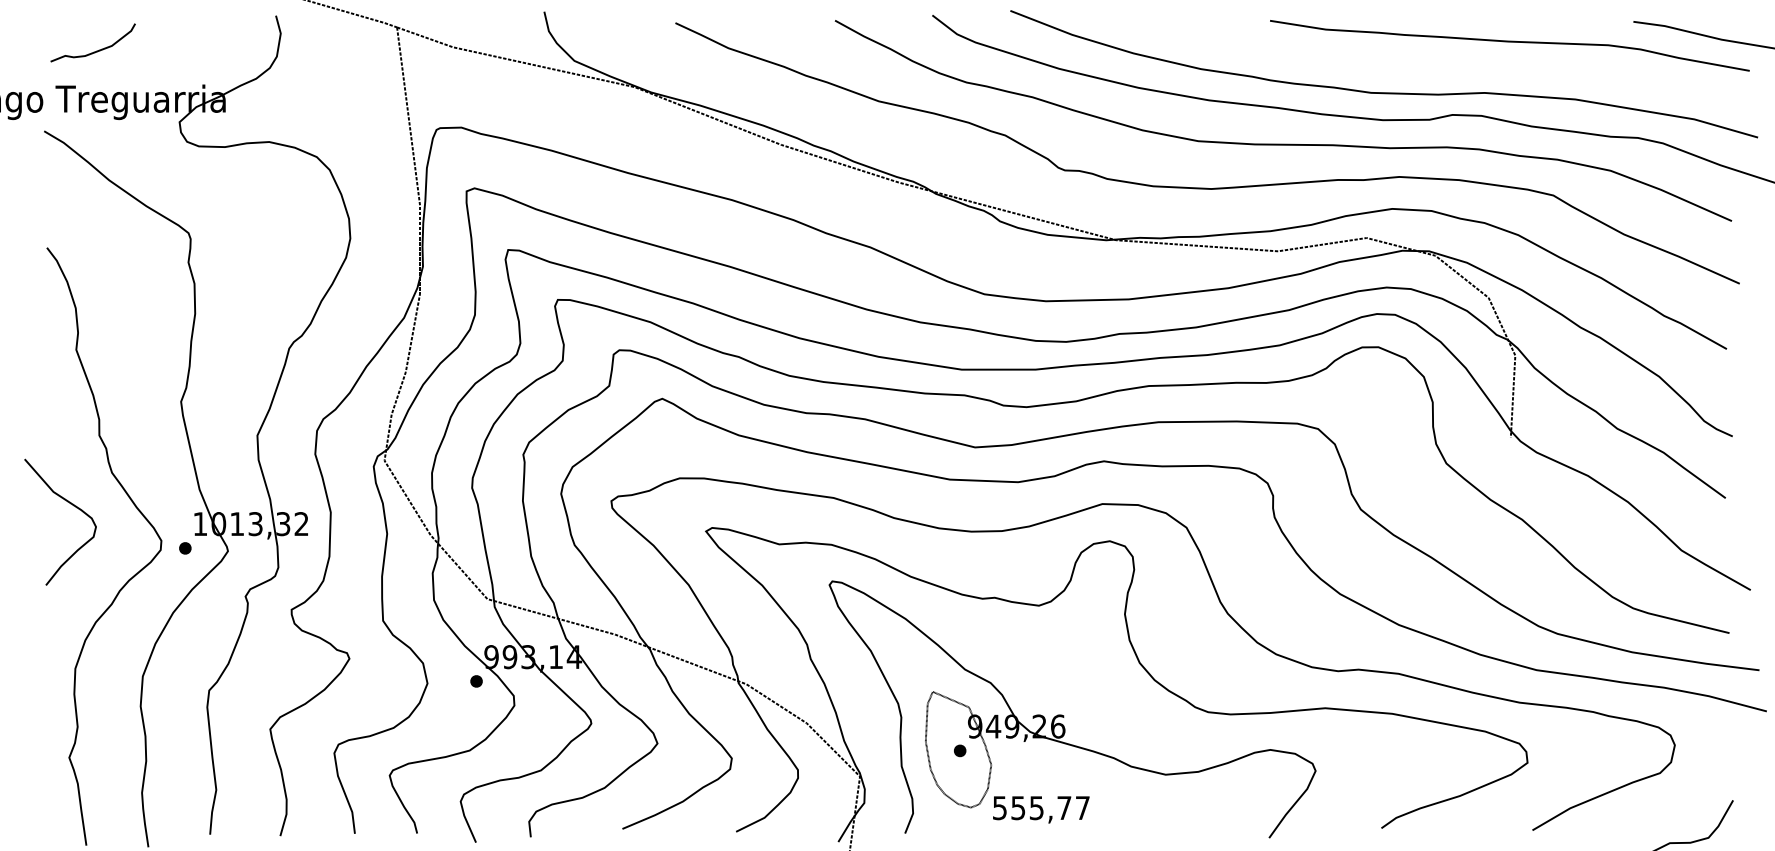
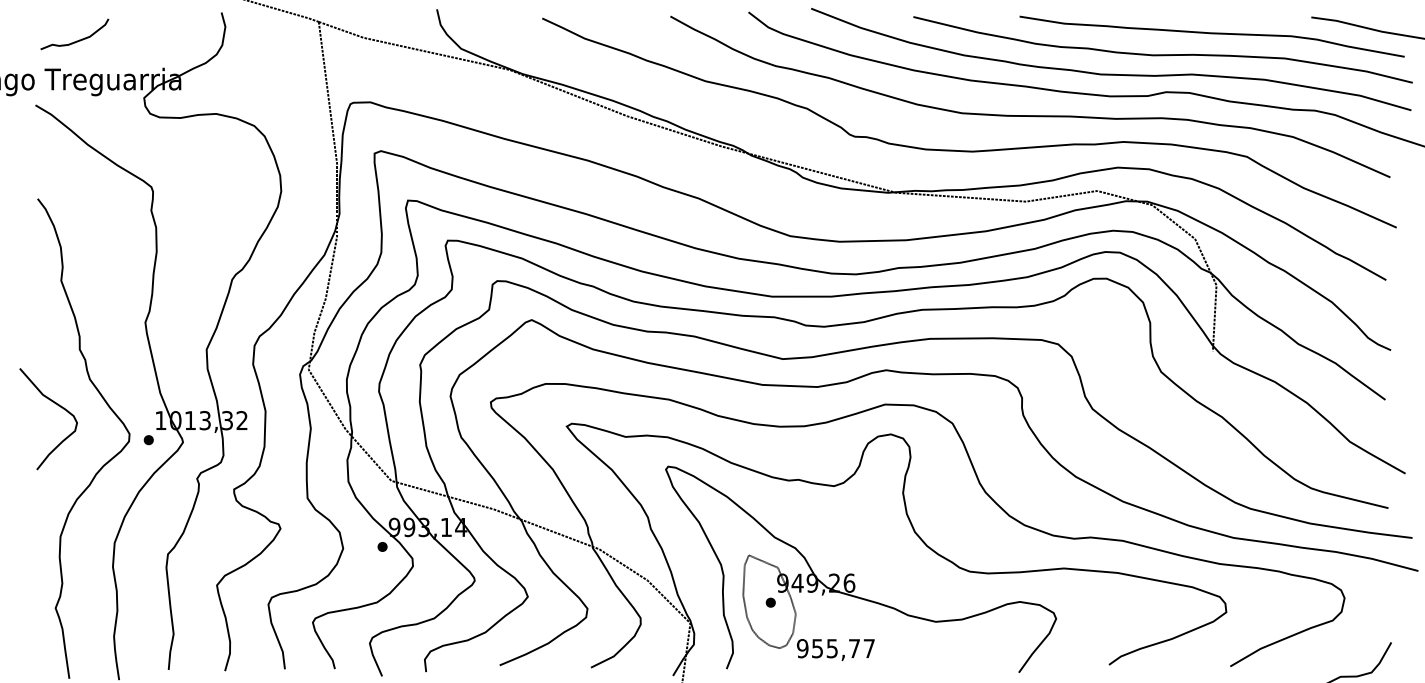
part: (1448, 68) -> (1162, 54), added
text: (999, 807) -> (802, 648), 555,77 -> 955,77

